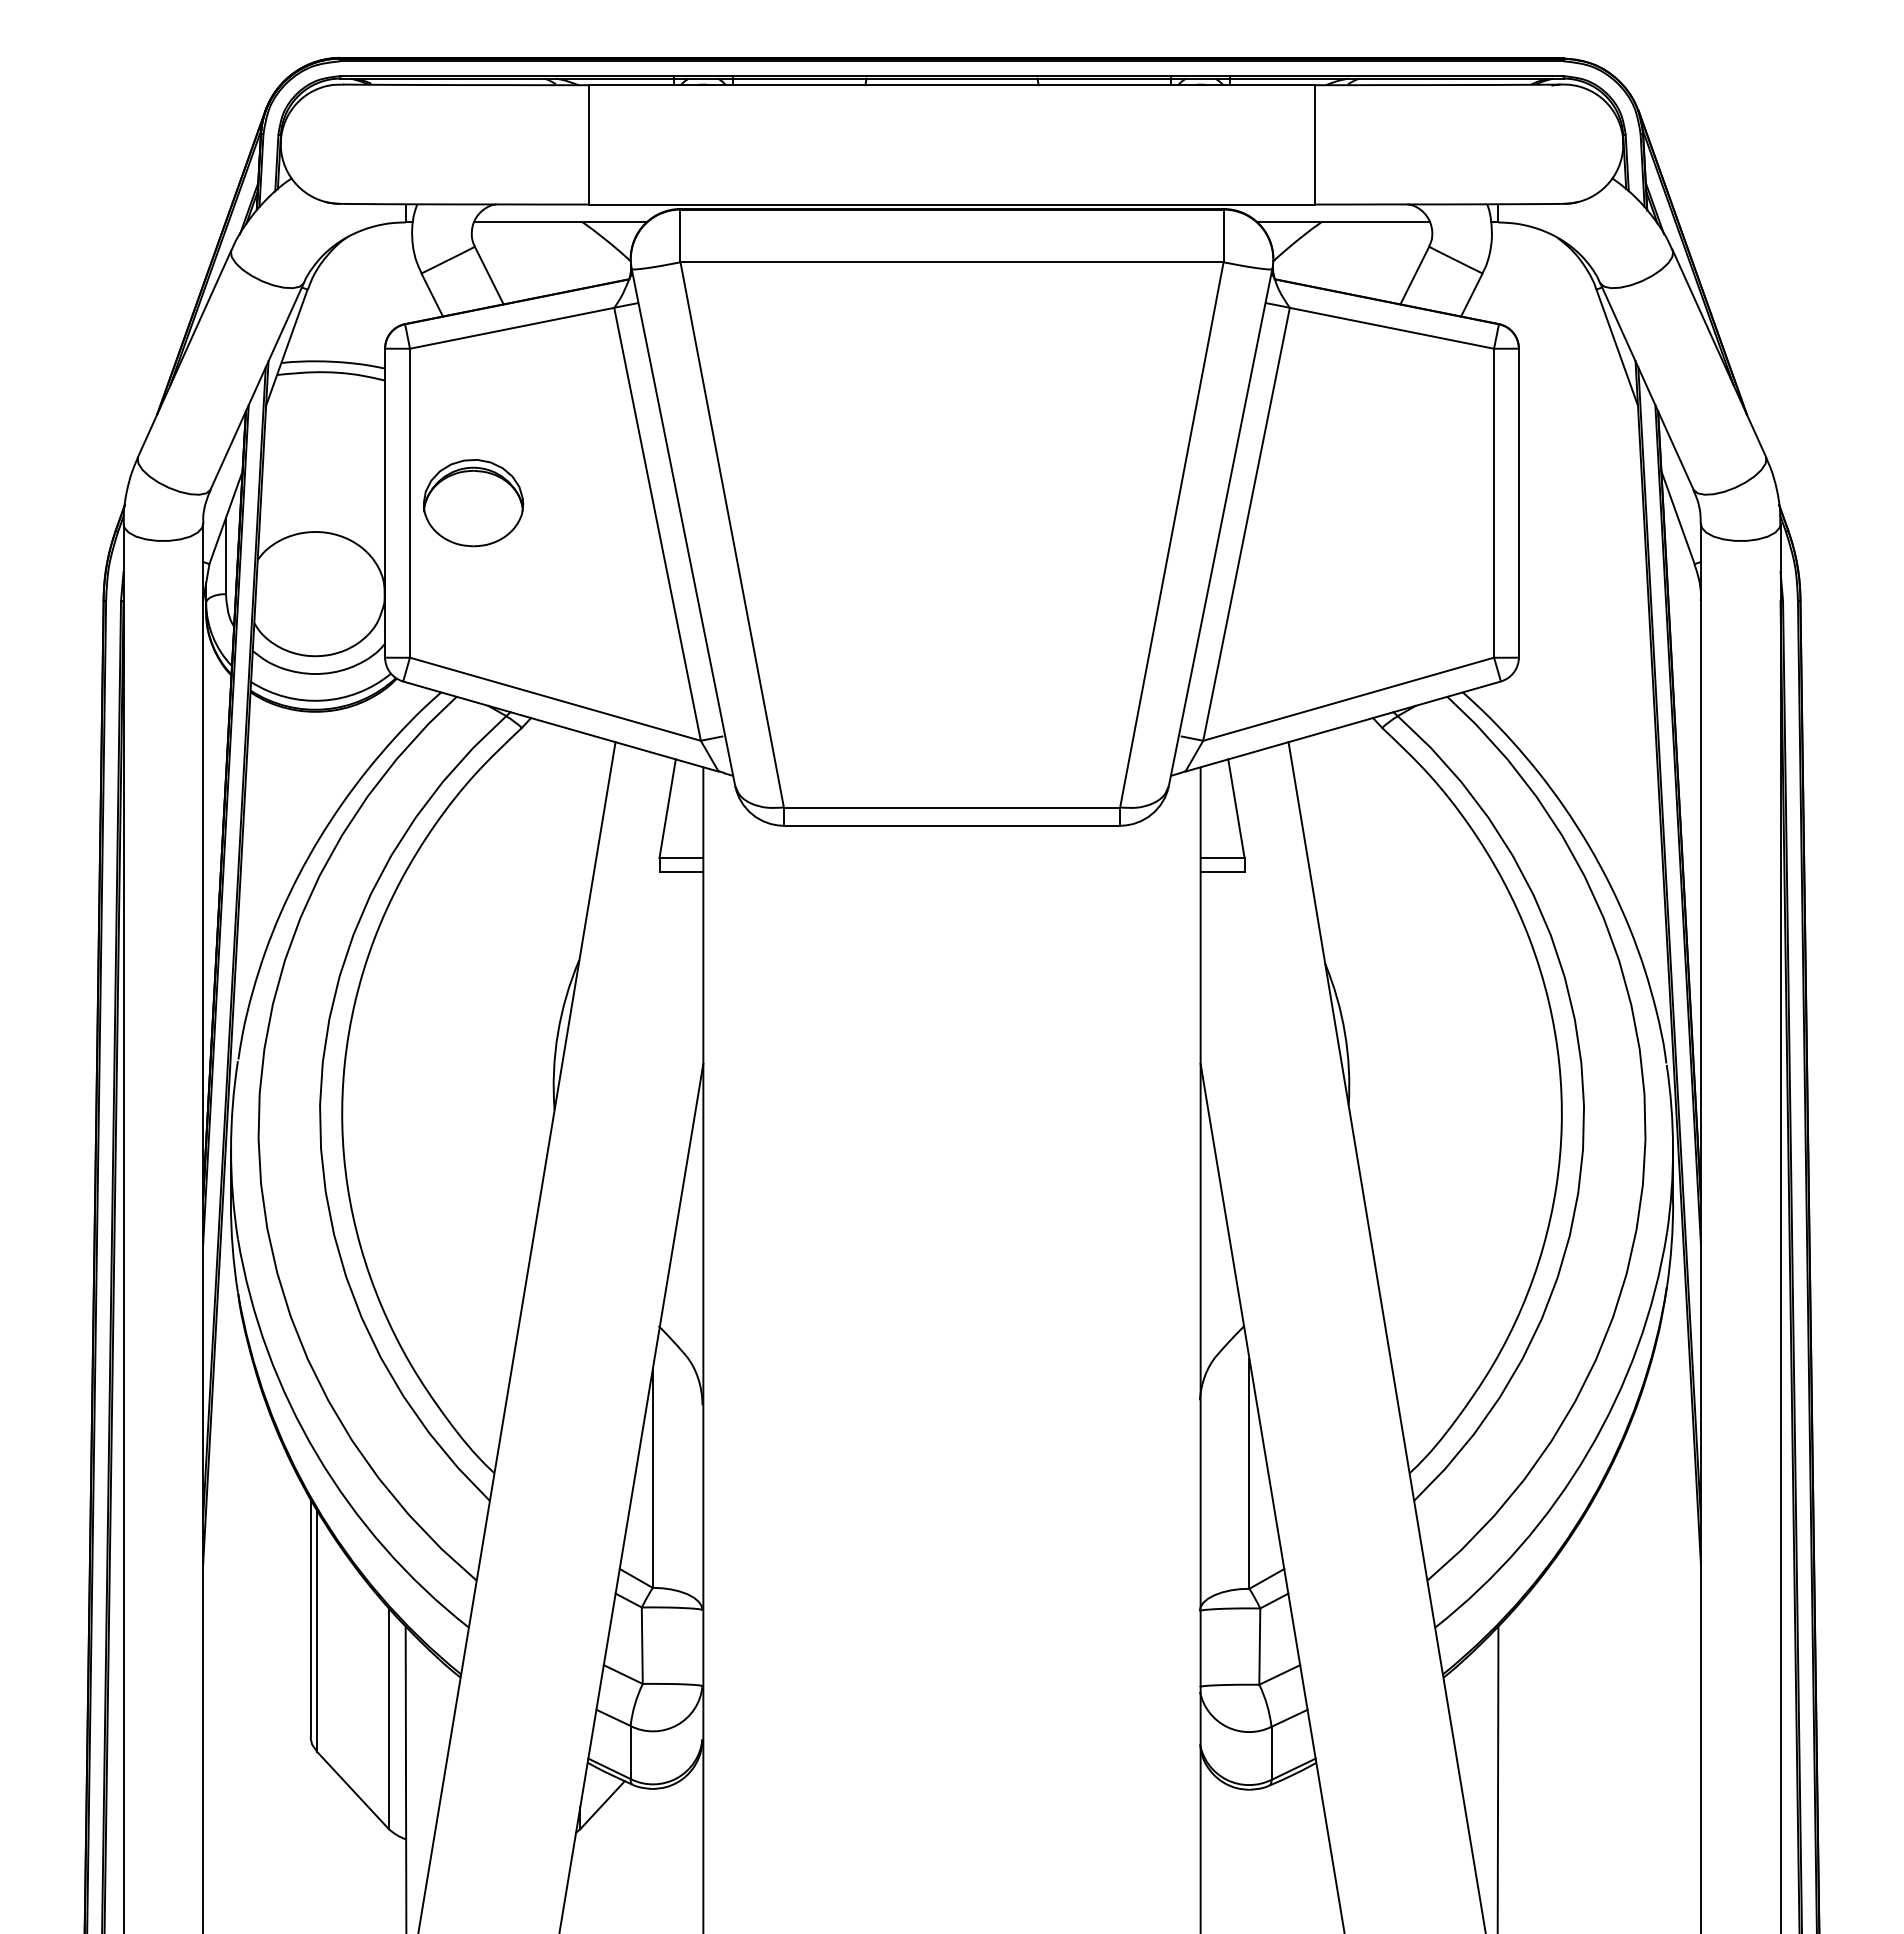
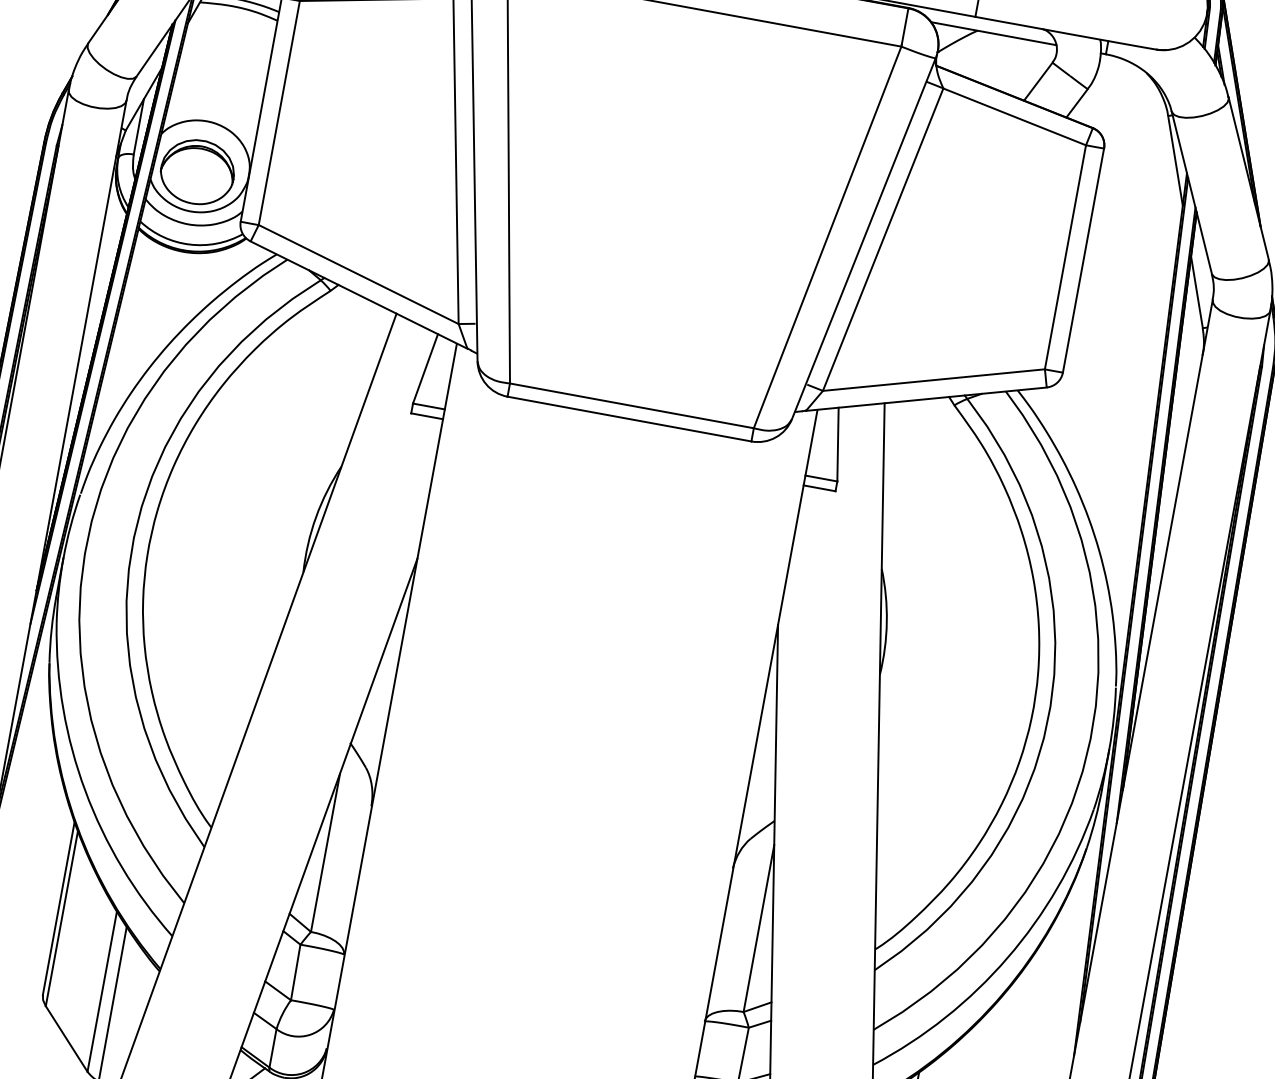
part: (473, 503) -> (197, 172), moved

